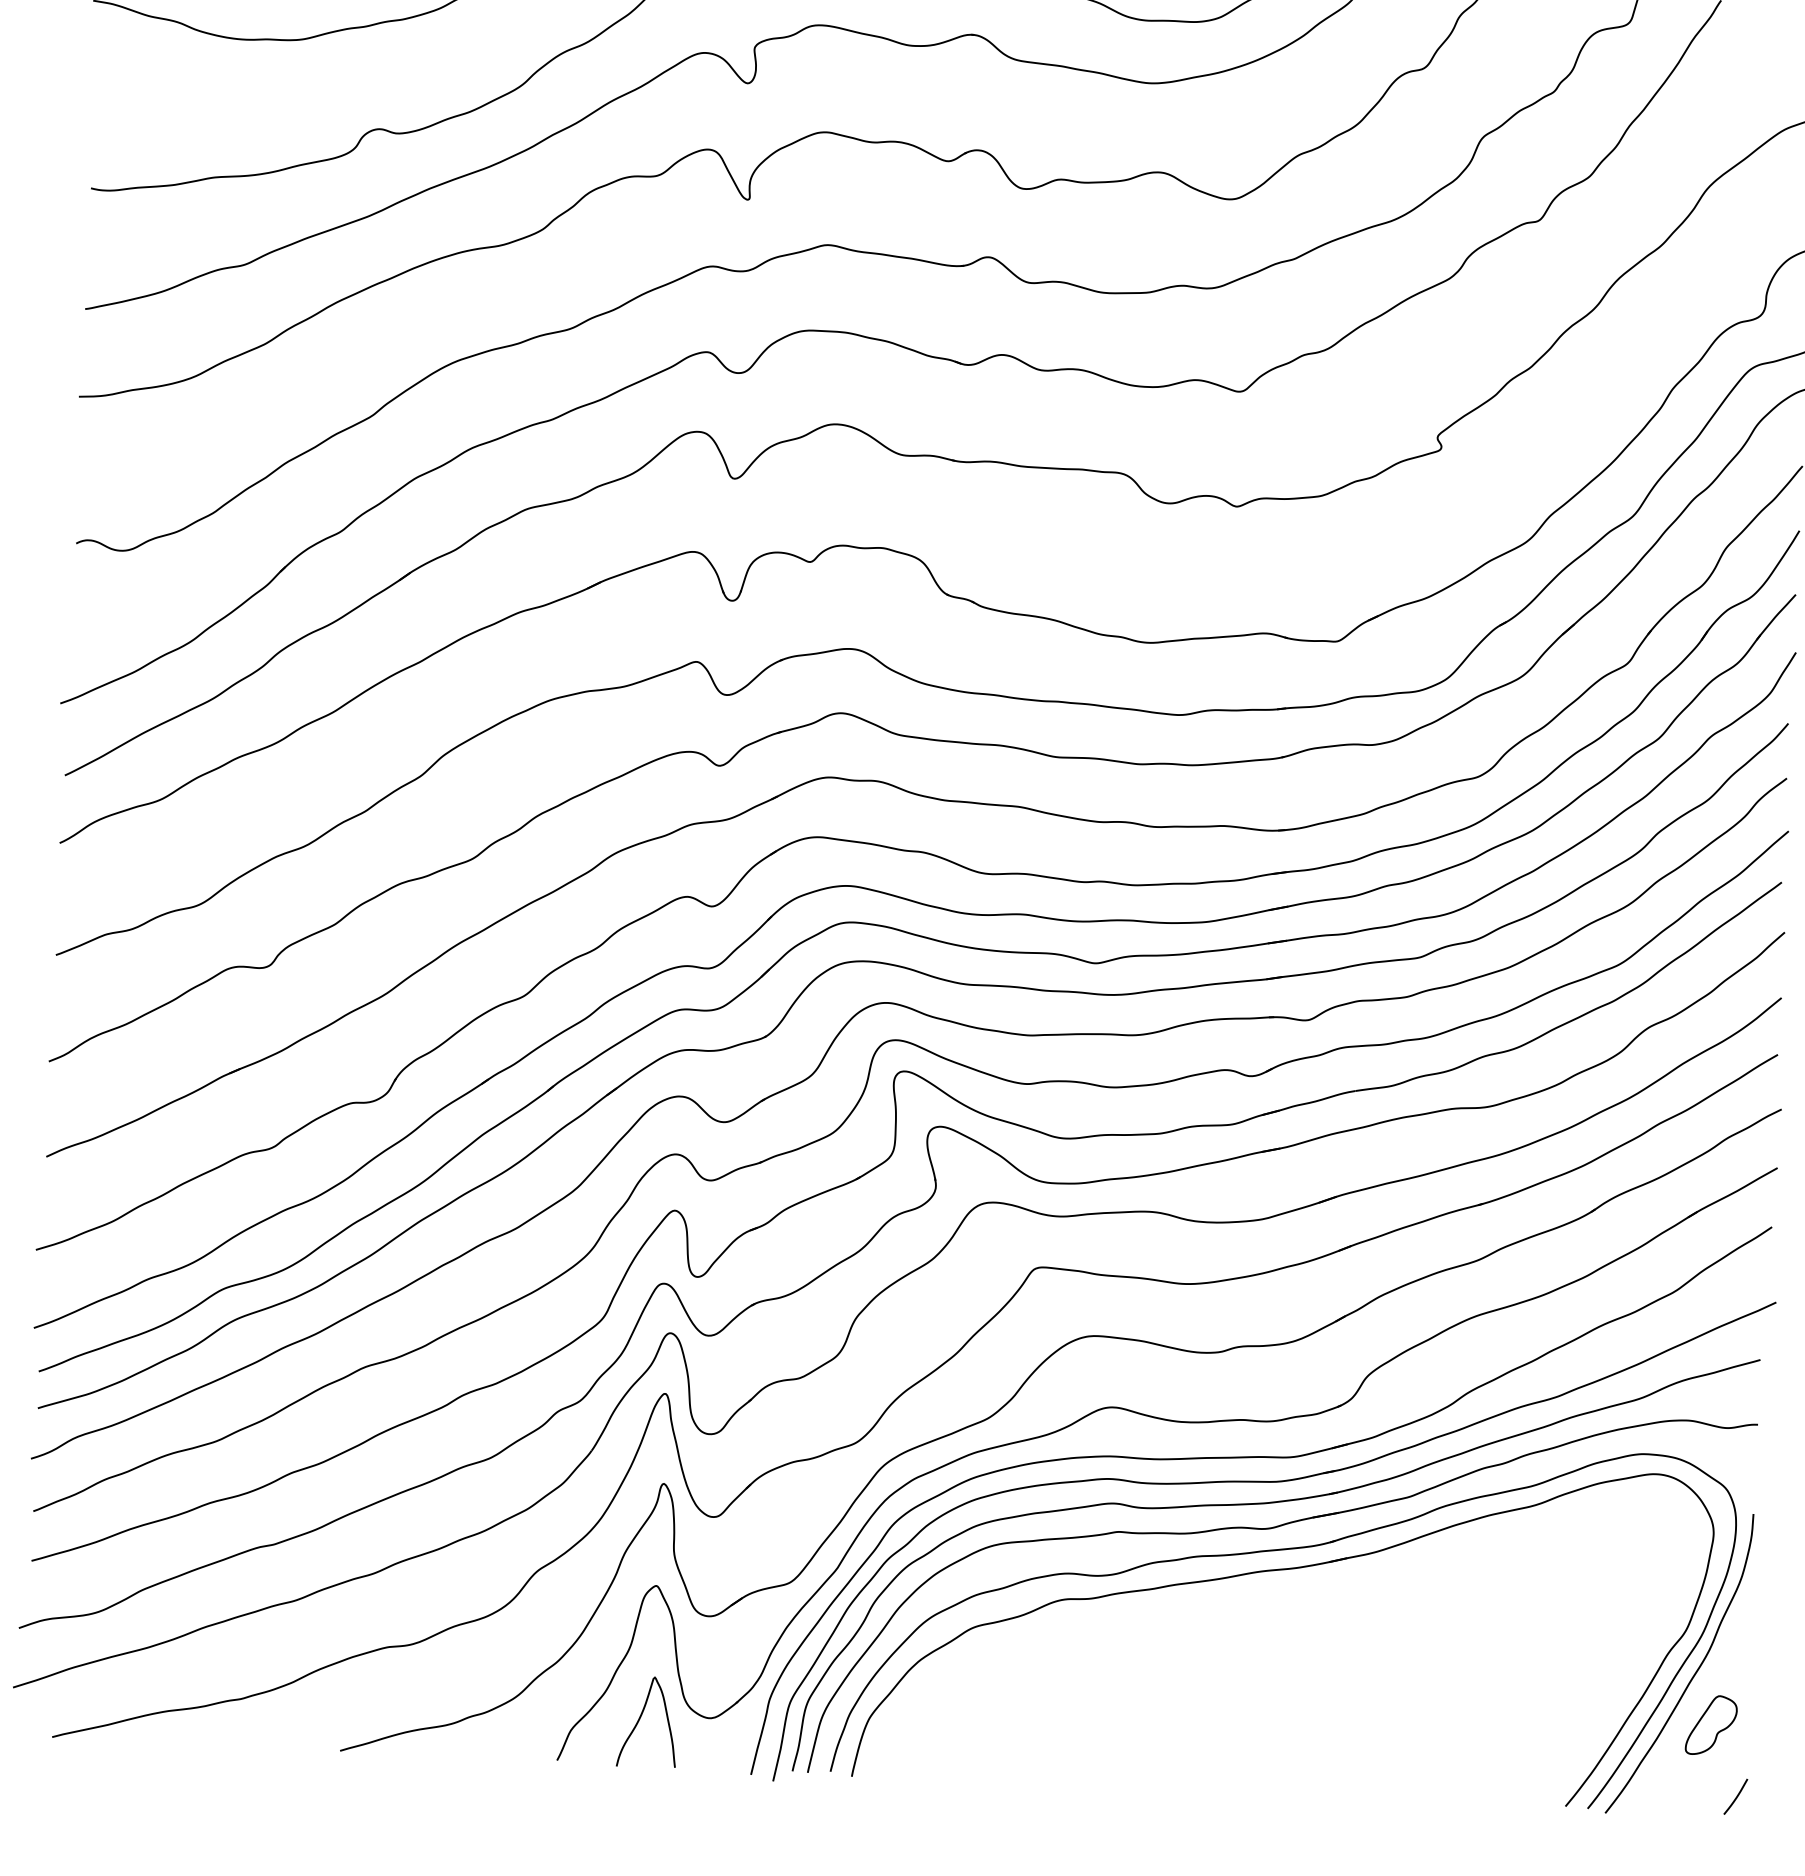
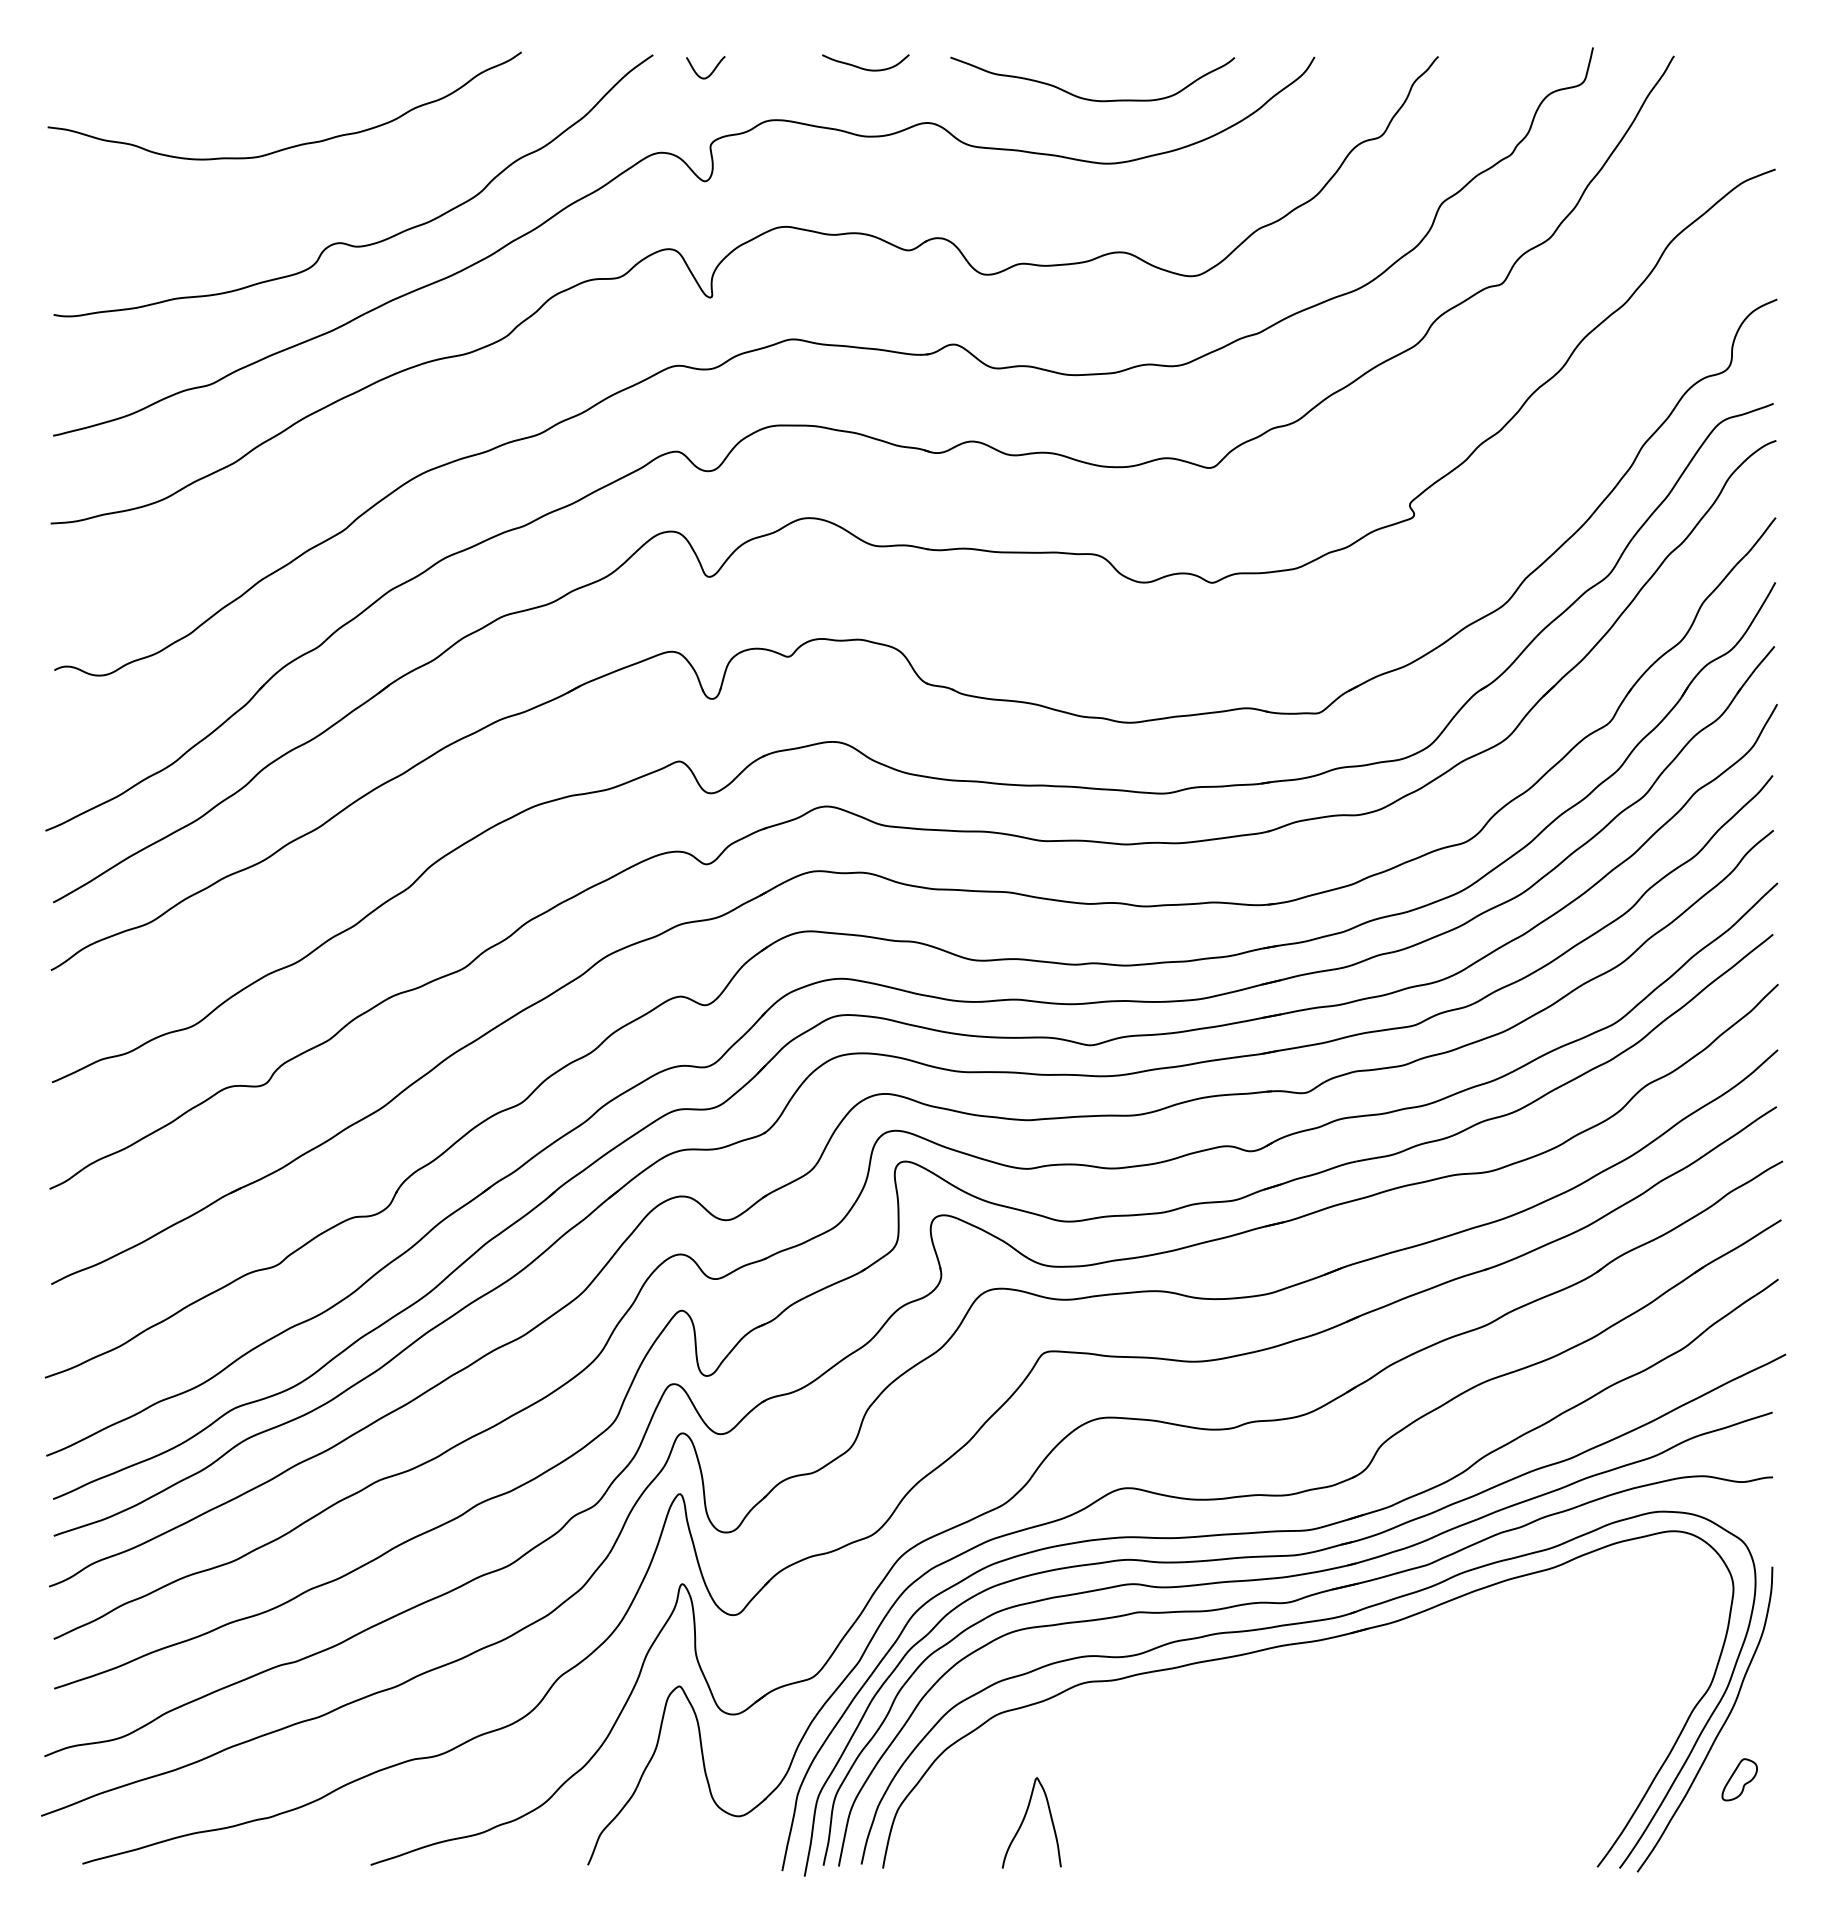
curve: (640, 1719) -> (1024, 1820), moved
part: (1711, 1725) -> (1739, 1779), size x0.7
line: (1736, 1796) -> (1767, 1849), removed

